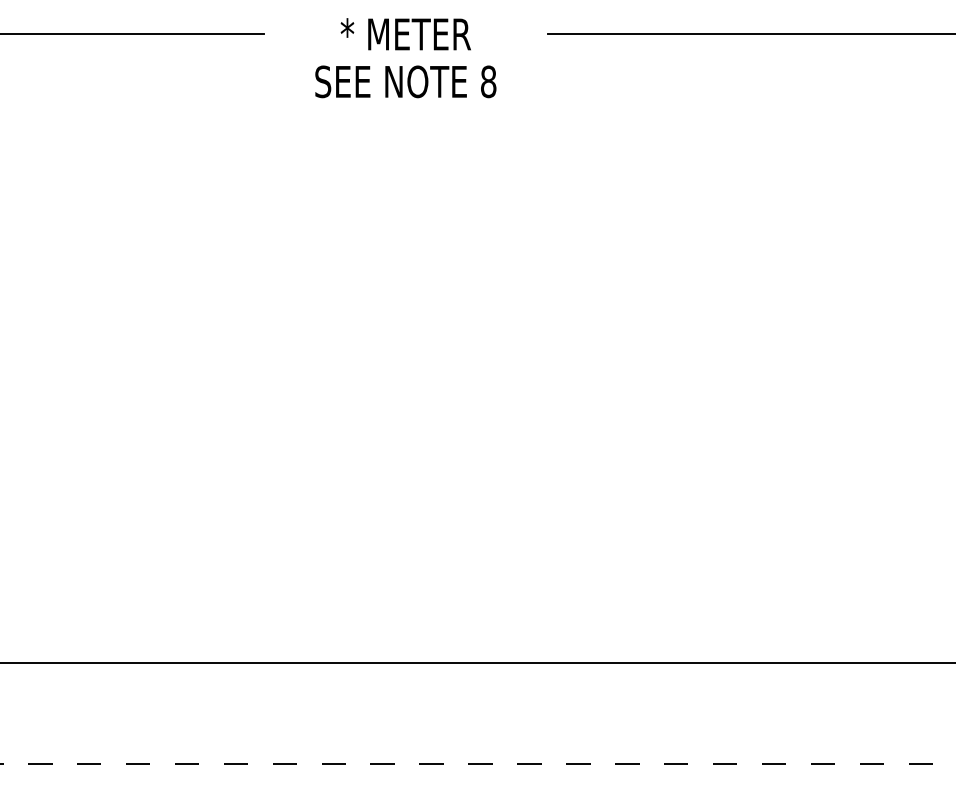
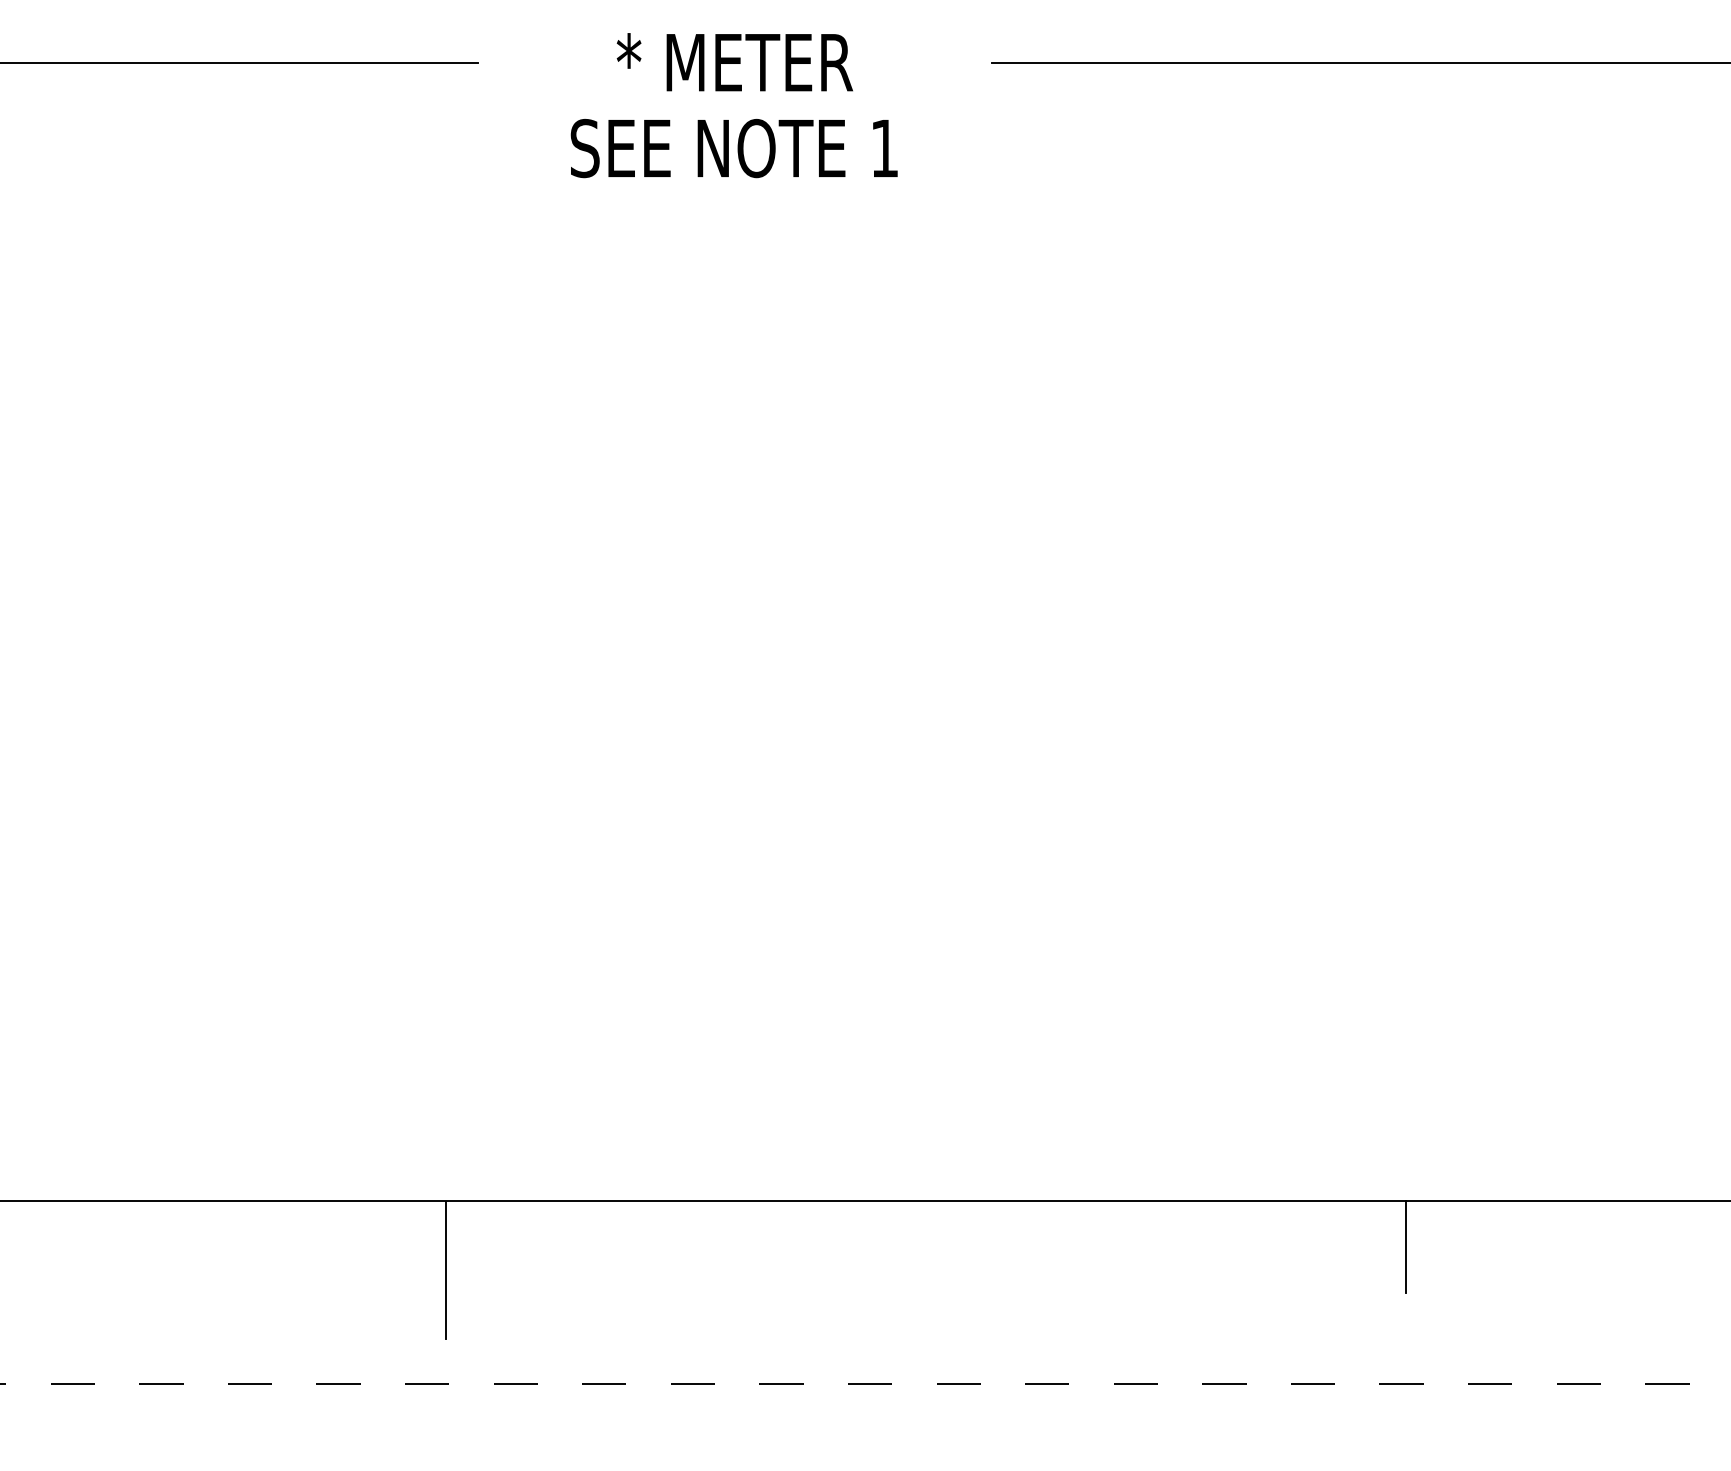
text: (488, 81) -> (884, 147), 8 -> 1
line: (776, 688) -> (1406, 1247), added
line: (246, 701) -> (446, 1270), added

